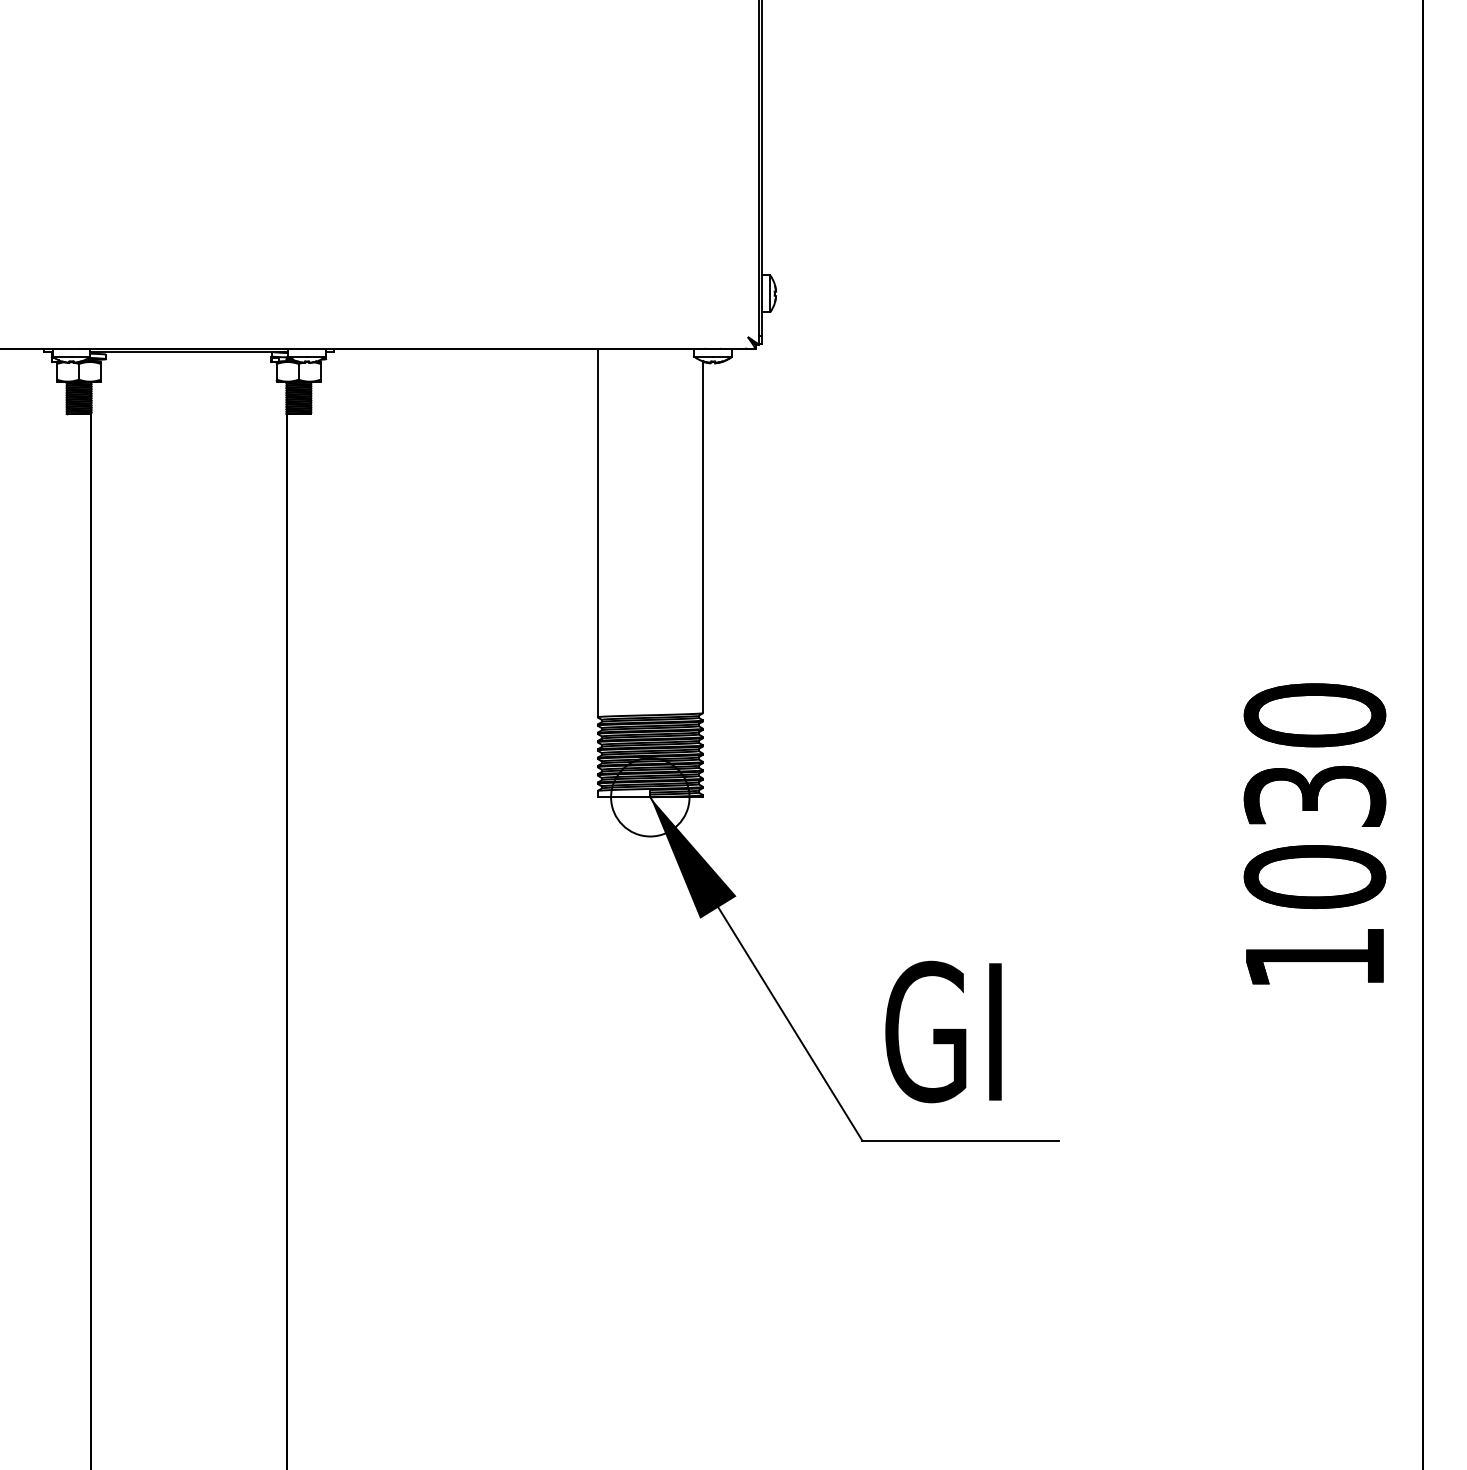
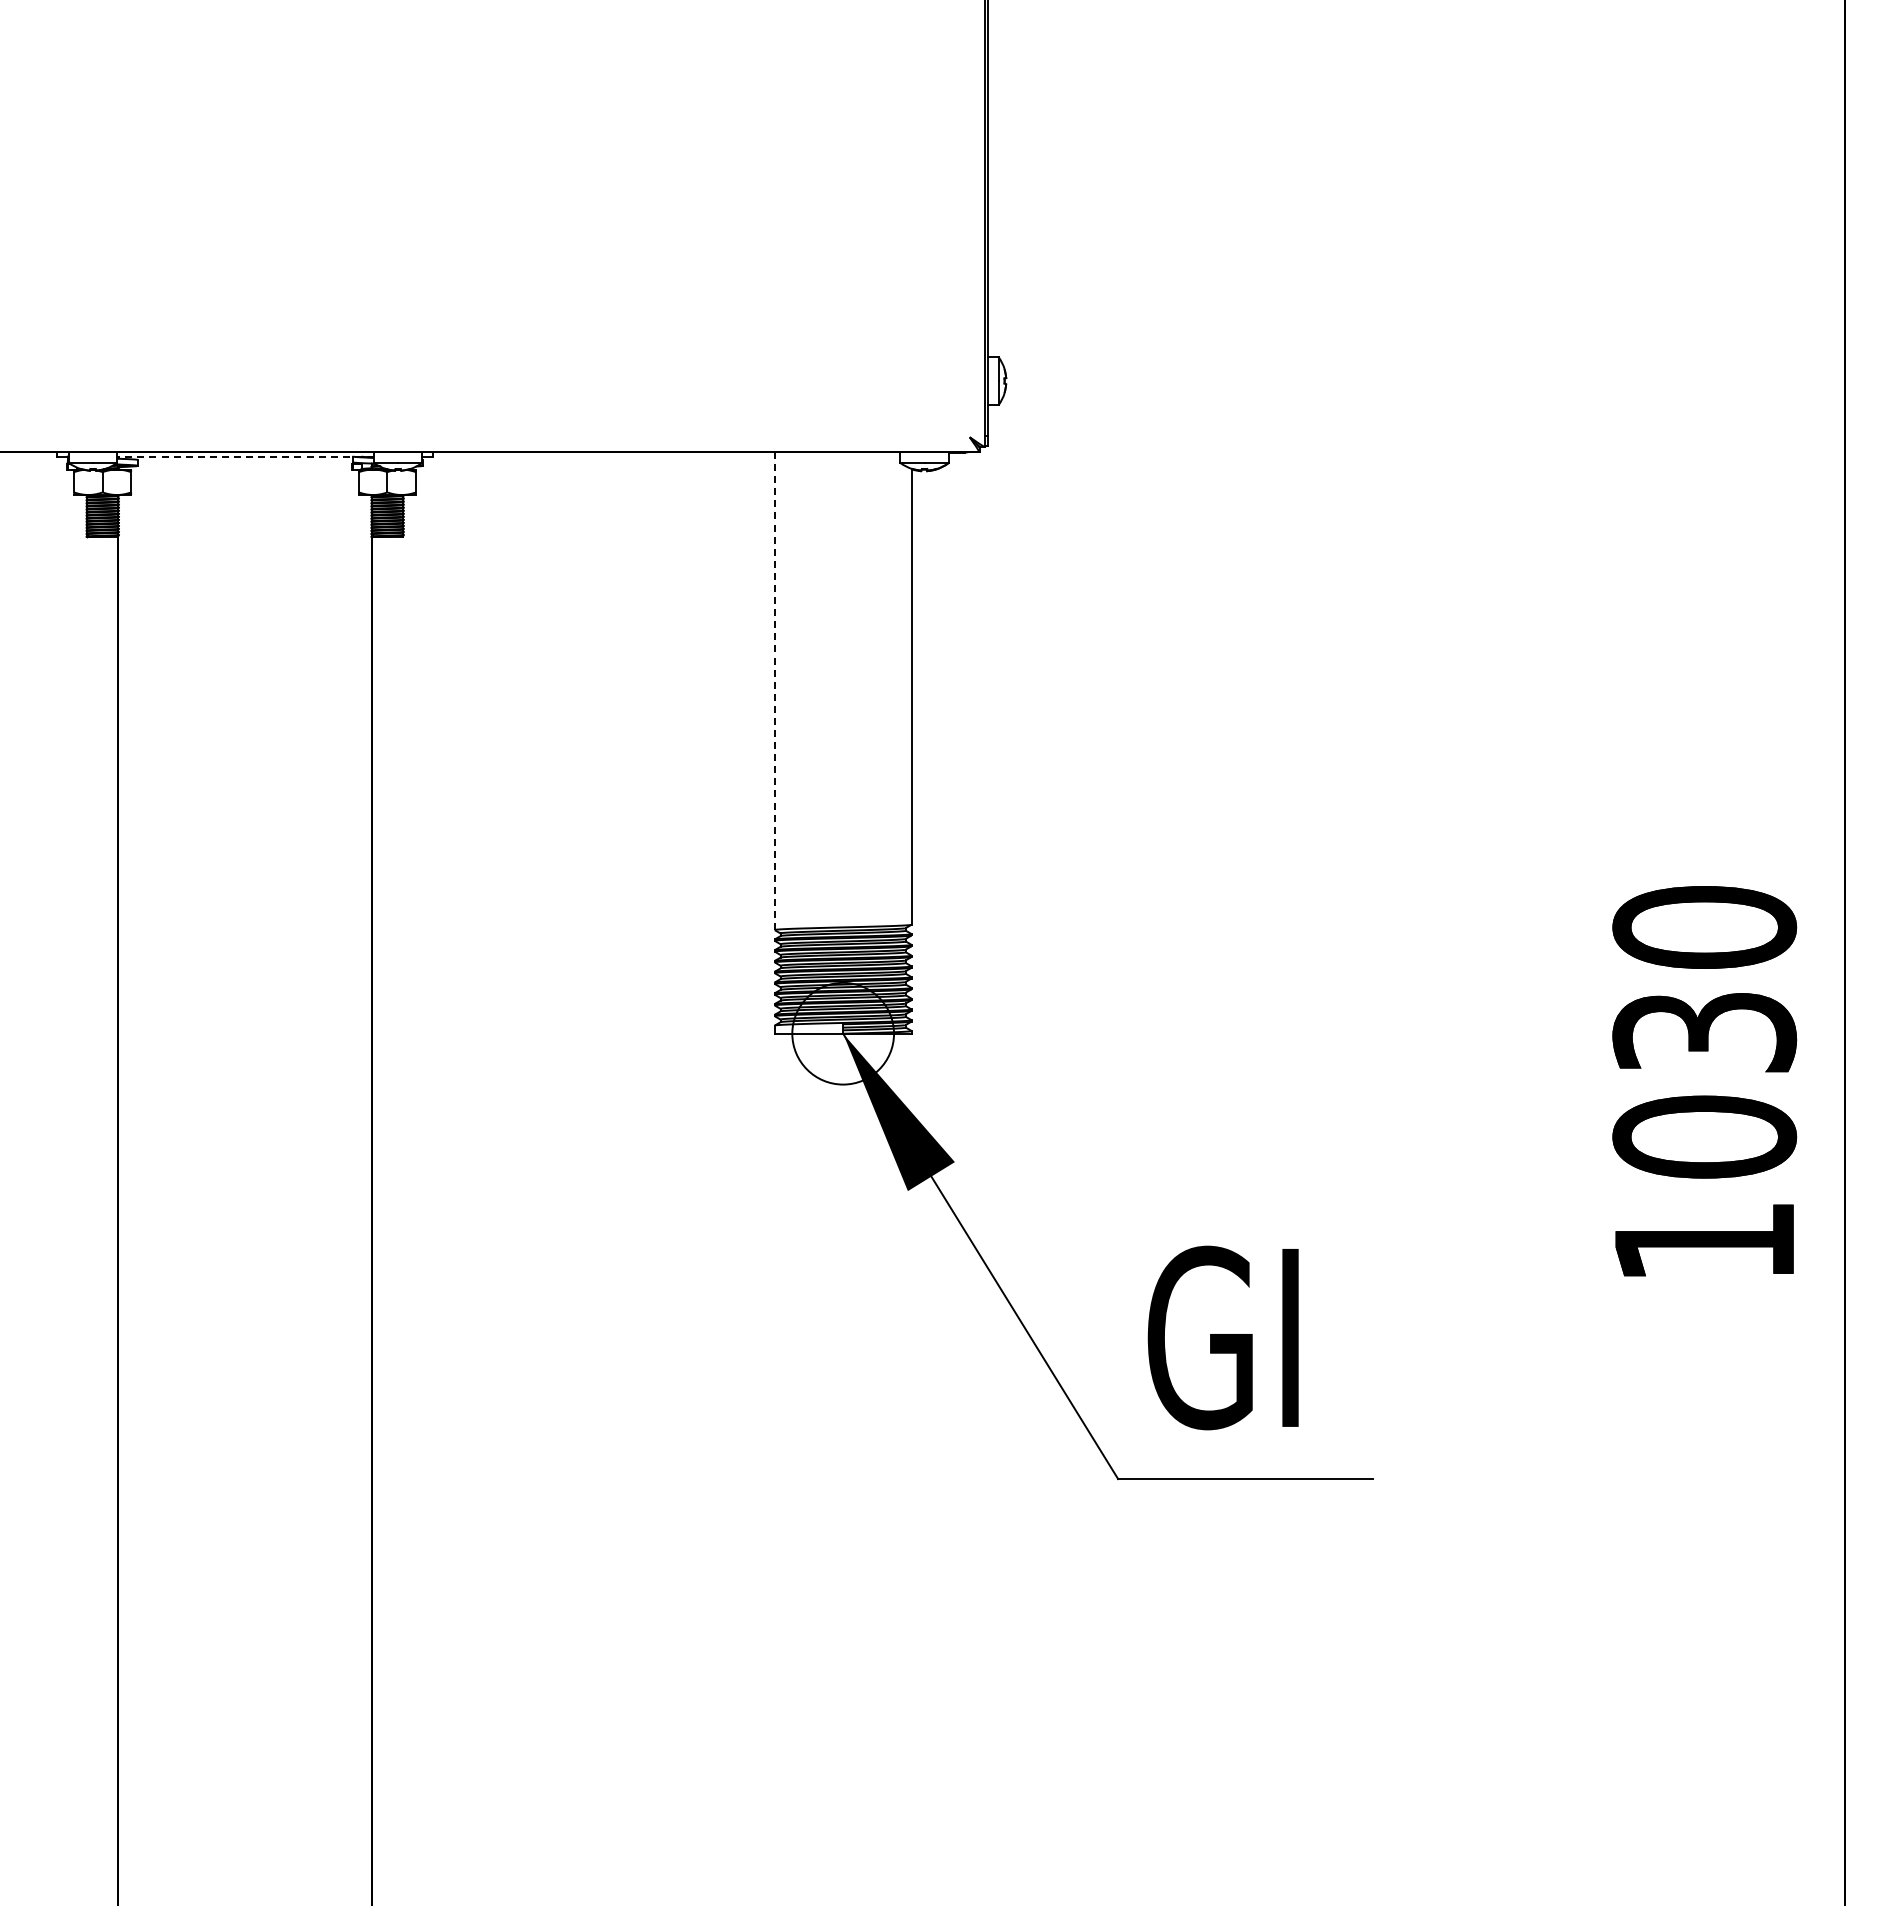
line: (189, 351) -> (245, 456), solid -> dashed
line: (597, 533) -> (774, 691), solid -> dashed

